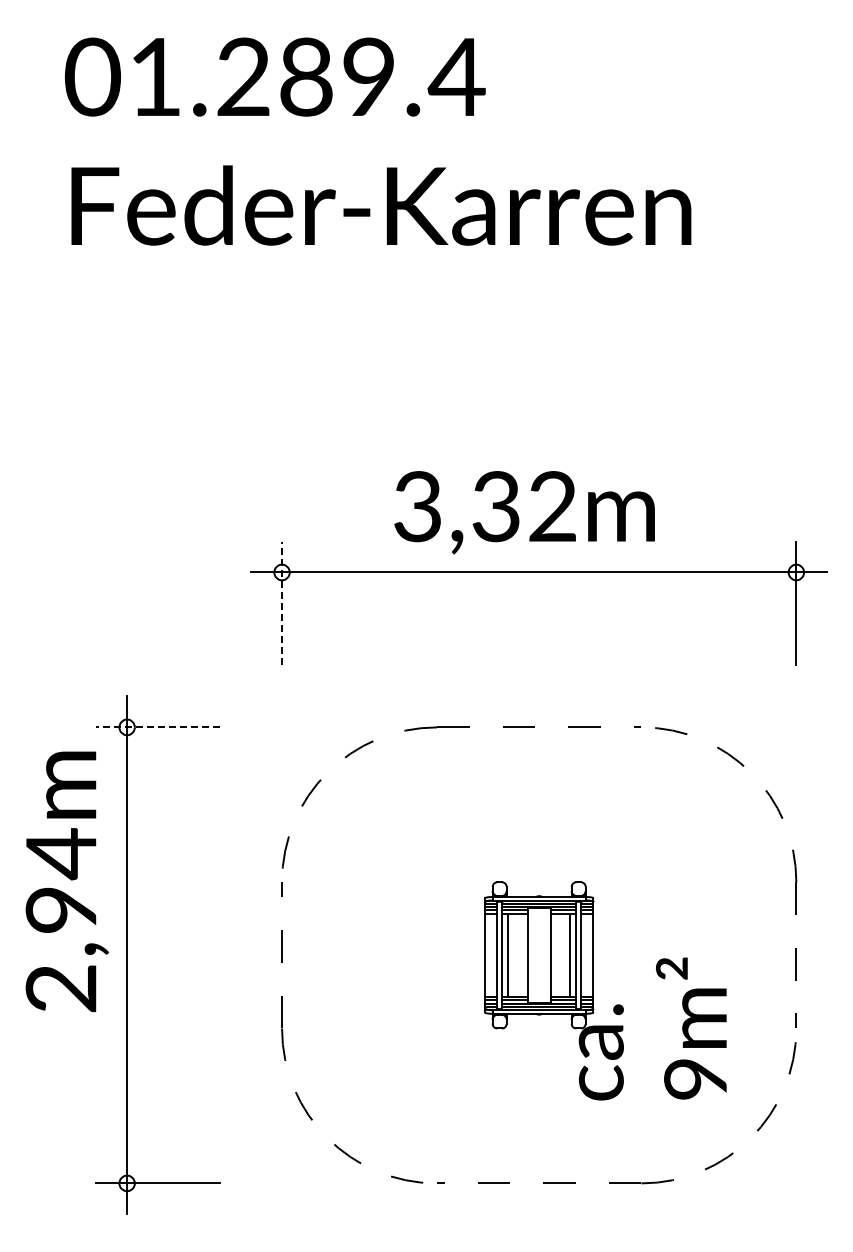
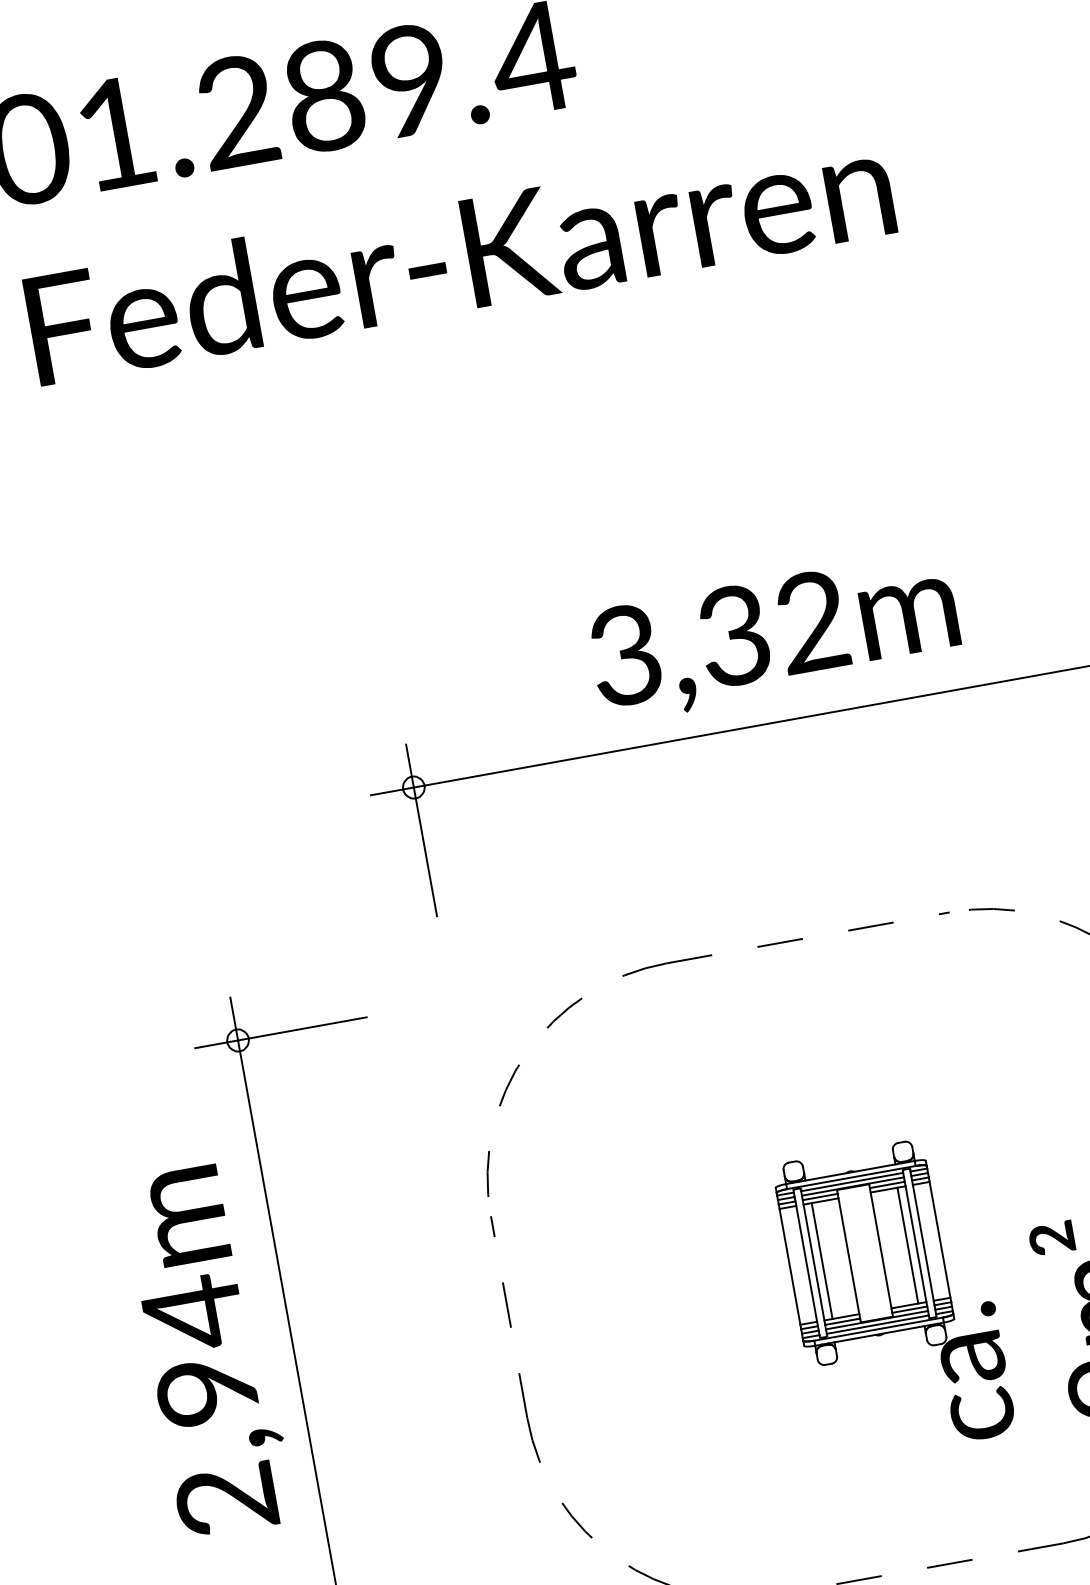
text: (524, 512) -> (774, 636), moved
line: (282, 603) -> (422, 830), dashed -> solid
line: (158, 727) -> (281, 1032), dashed -> solid
text: (66, 881) -> (207, 1350), moved

